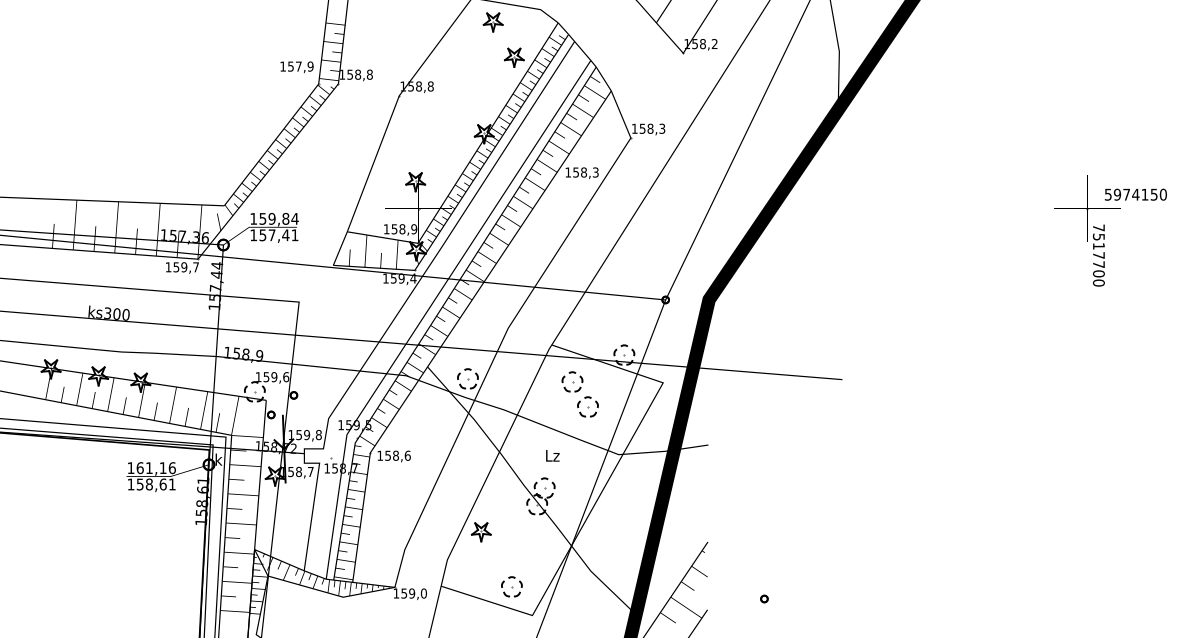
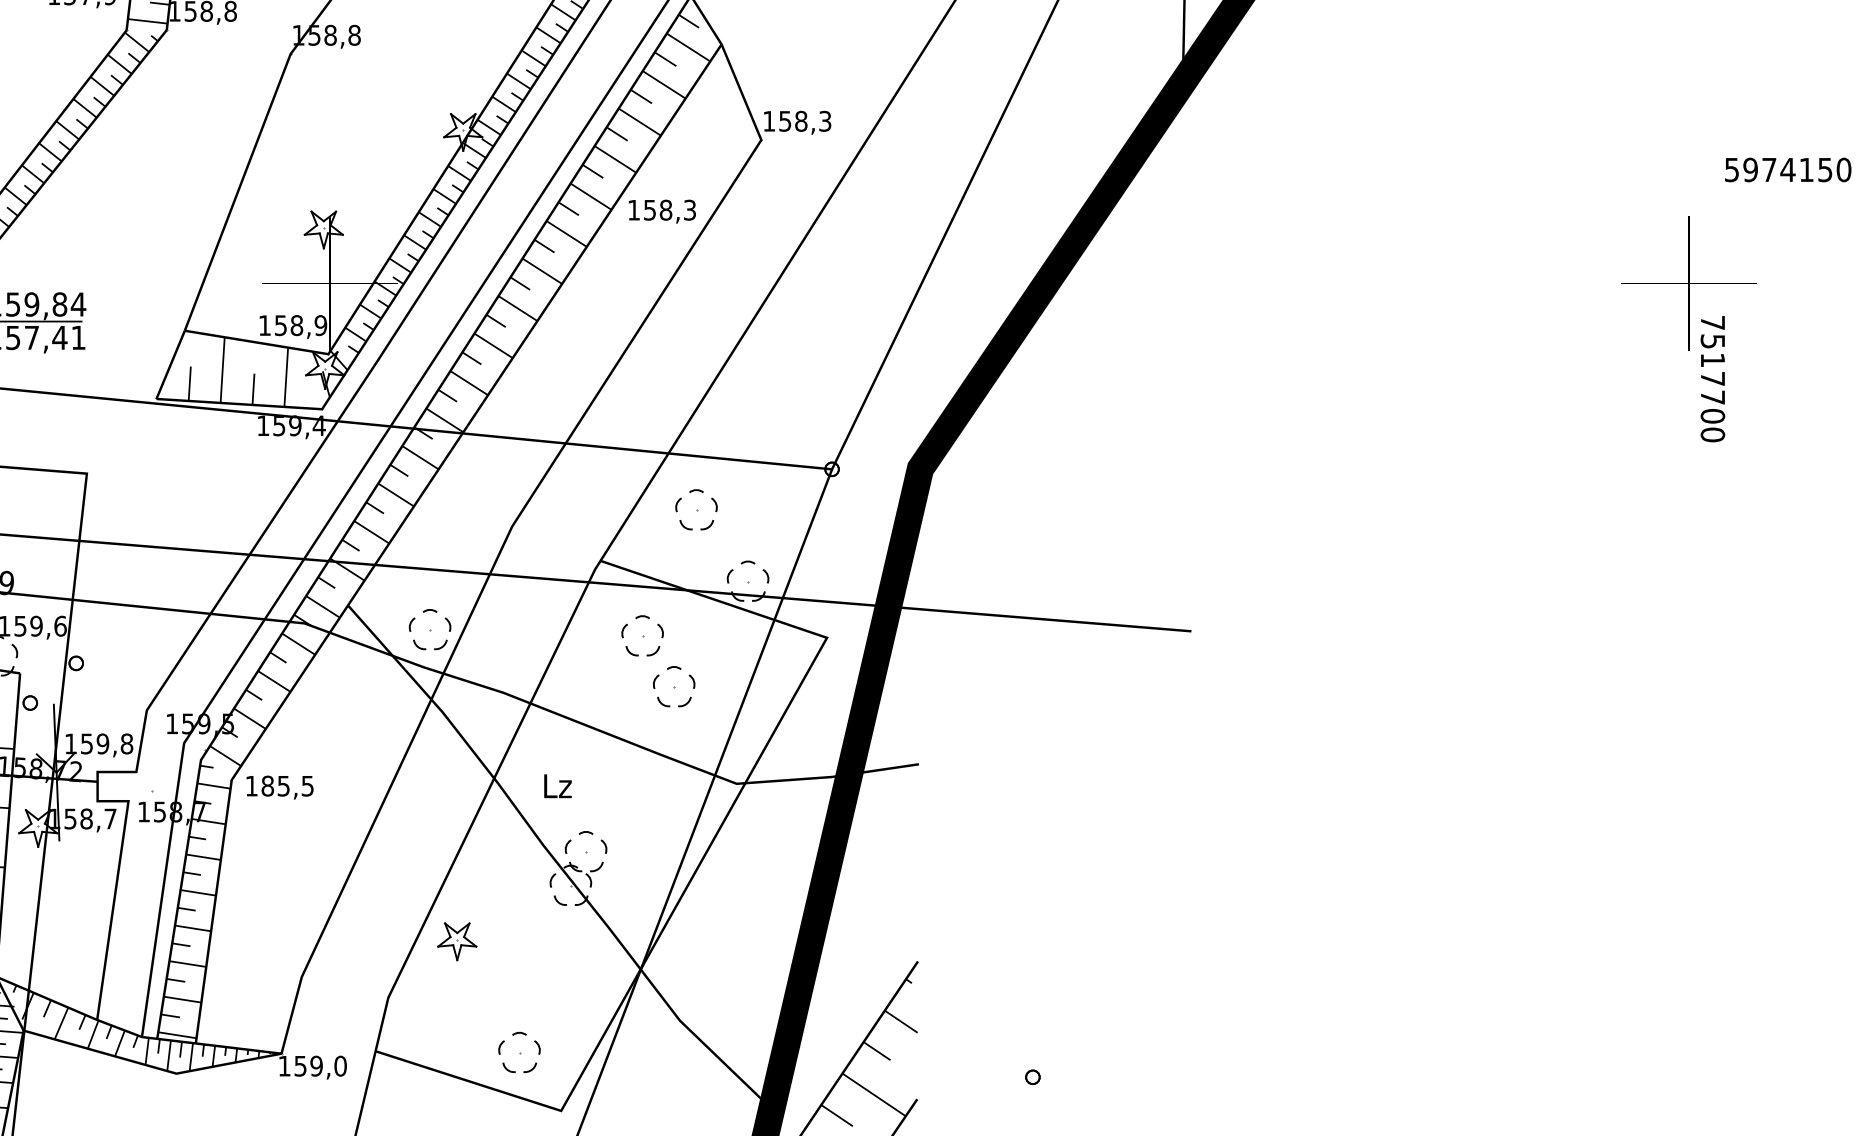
text: (1135, 194) -> (1787, 169), moved
part: (598, 319) -> (695, 509), added
text: (397, 455) -> (286, 785), 158,6 -> 185,5
text: (552, 455) -> (557, 785), moved

